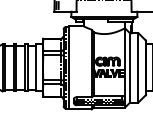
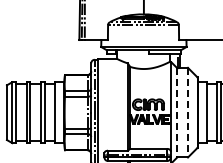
line: (130, 67) -> (177, 112), solid -> dashed
line: (138, 67) -> (188, 112), solid -> dashed

